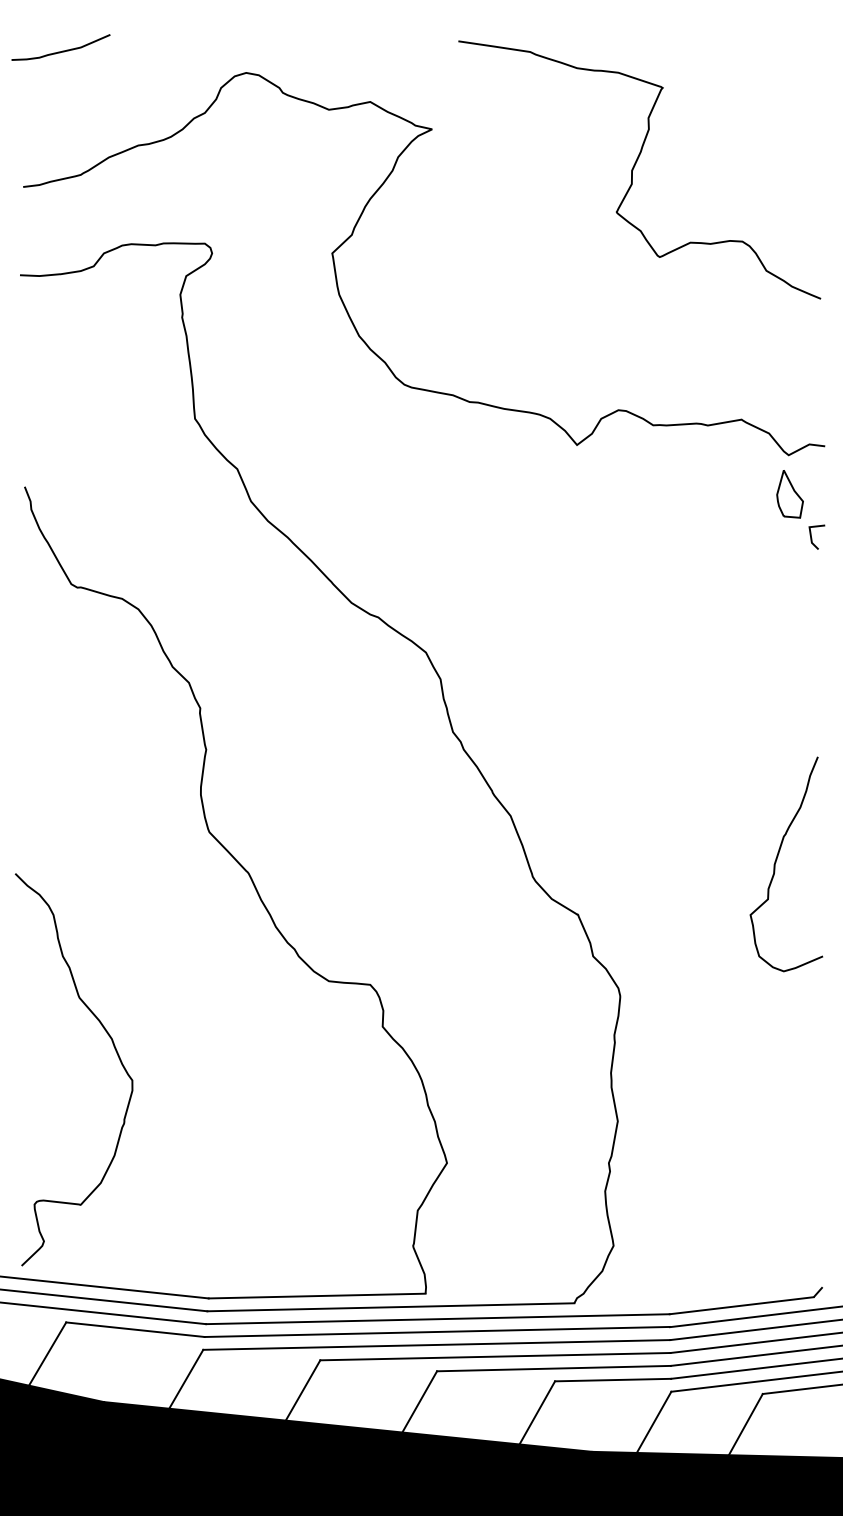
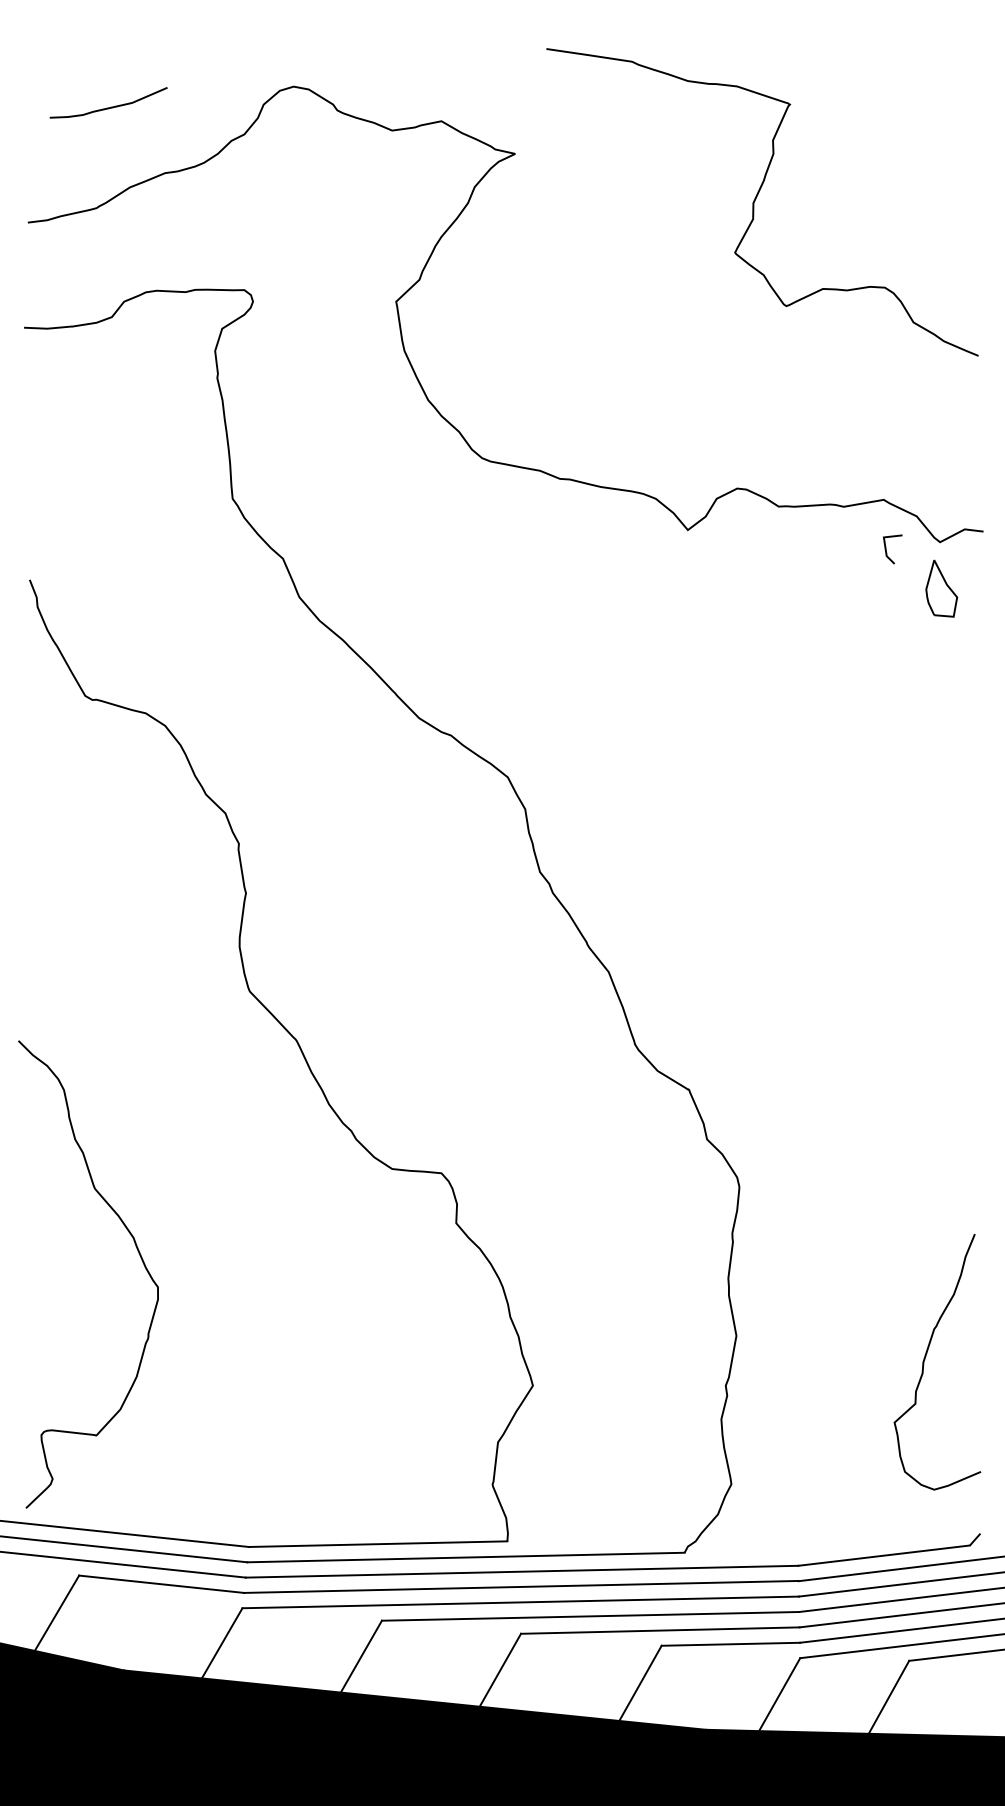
curve: (62, 50) -> (110, 106), moved
line: (812, 538) -> (887, 550), moved
curve: (776, 862) -> (925, 1359), moved

